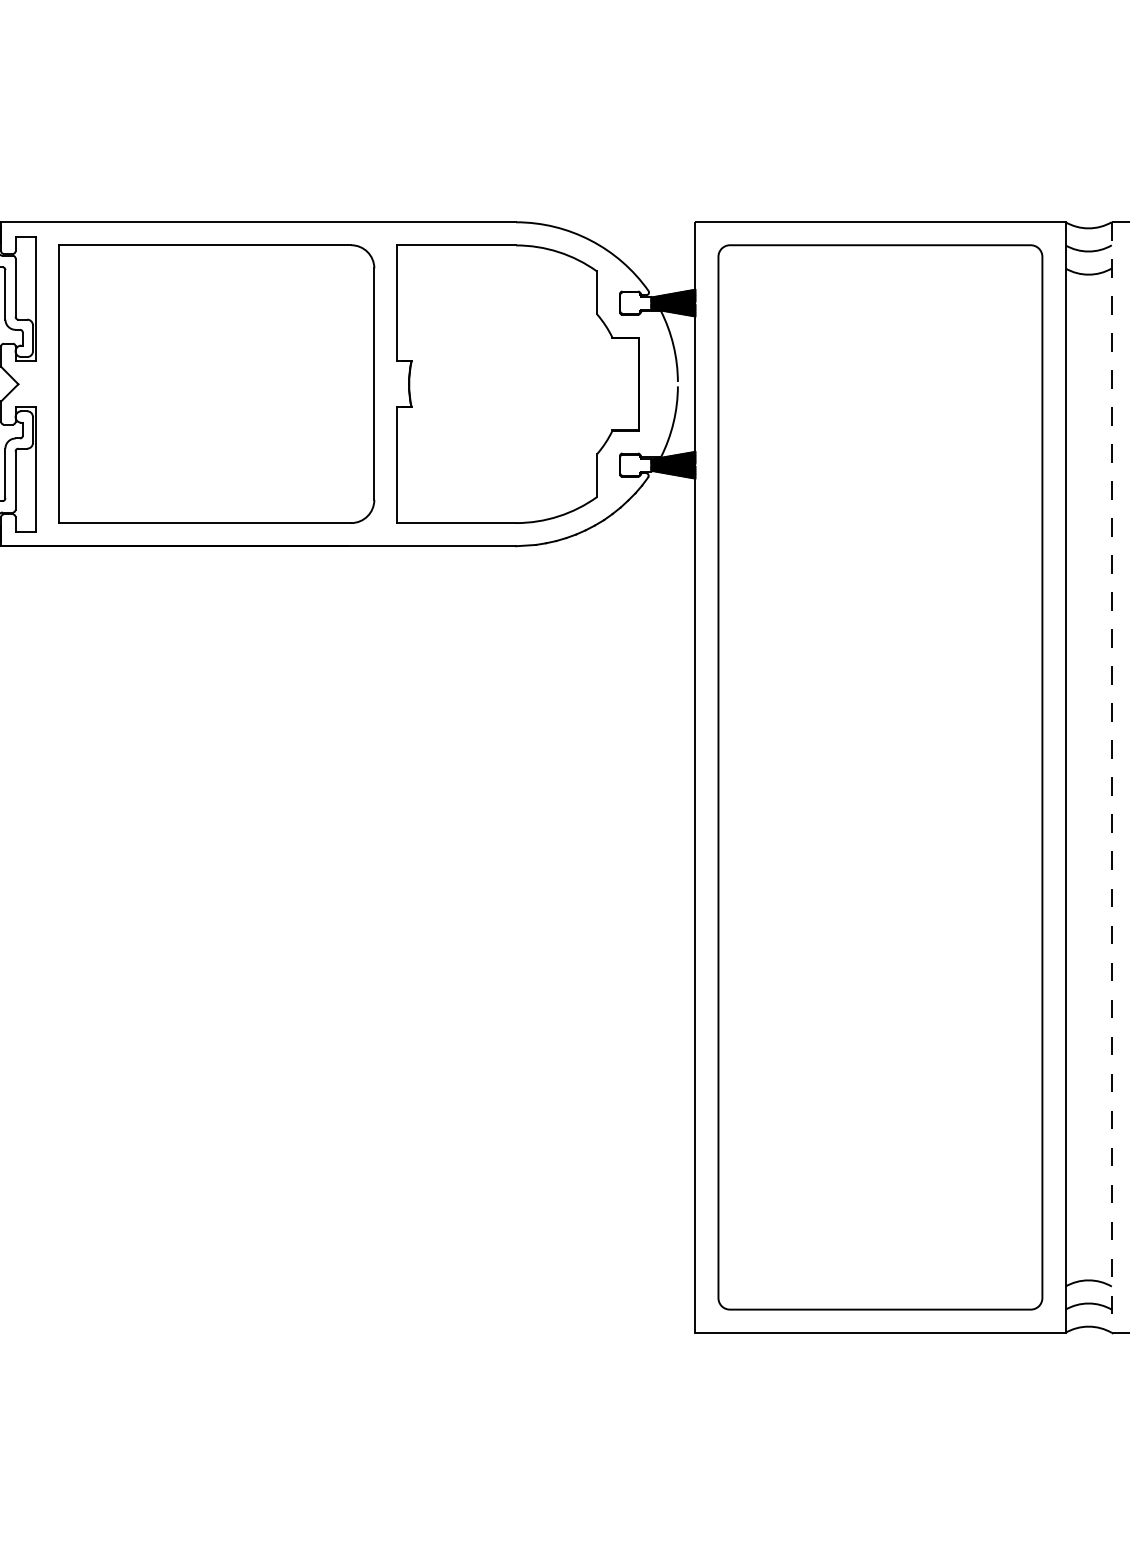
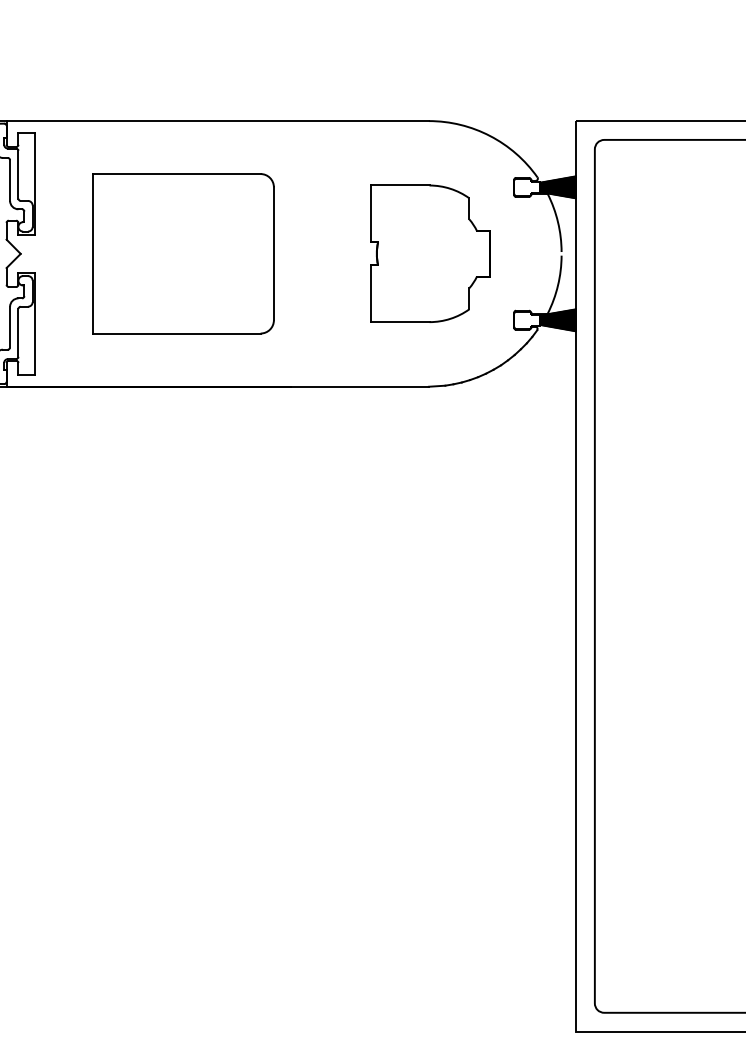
part: (216, 383) -> (183, 253), size x0.7
part: (517, 383) -> (430, 253), size x0.6

